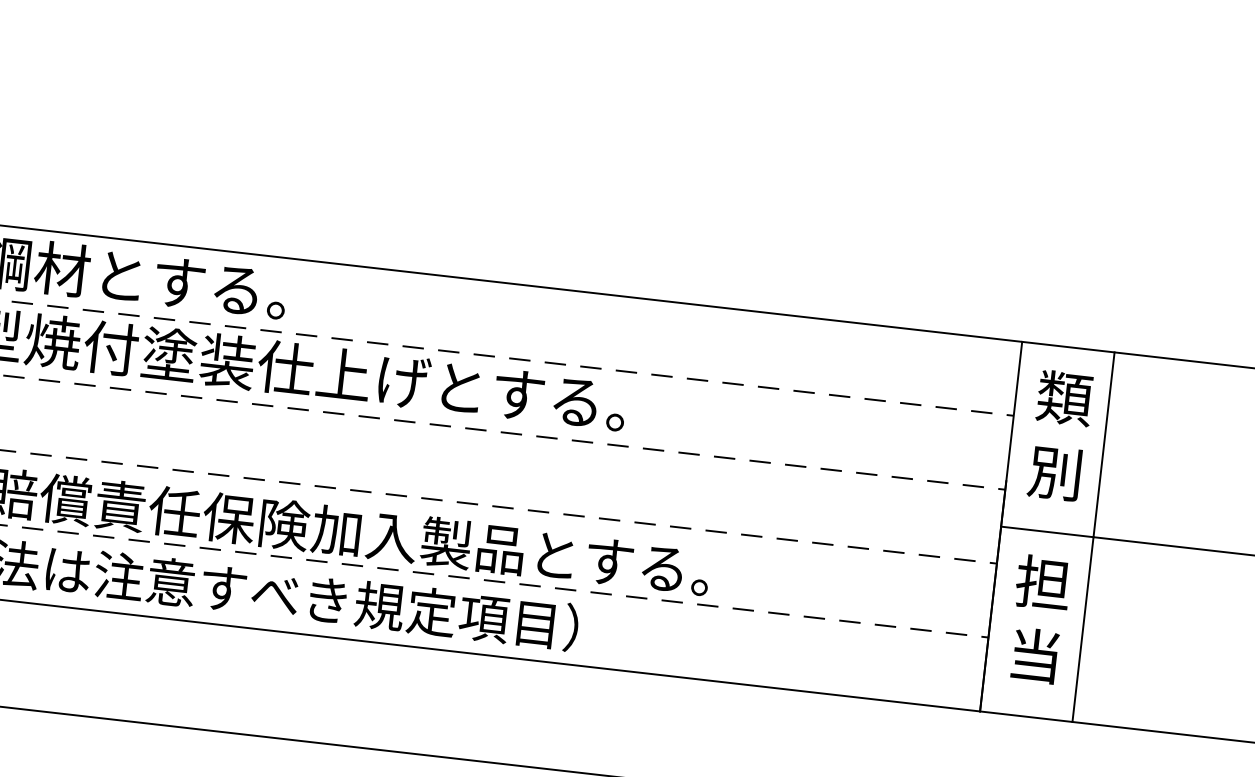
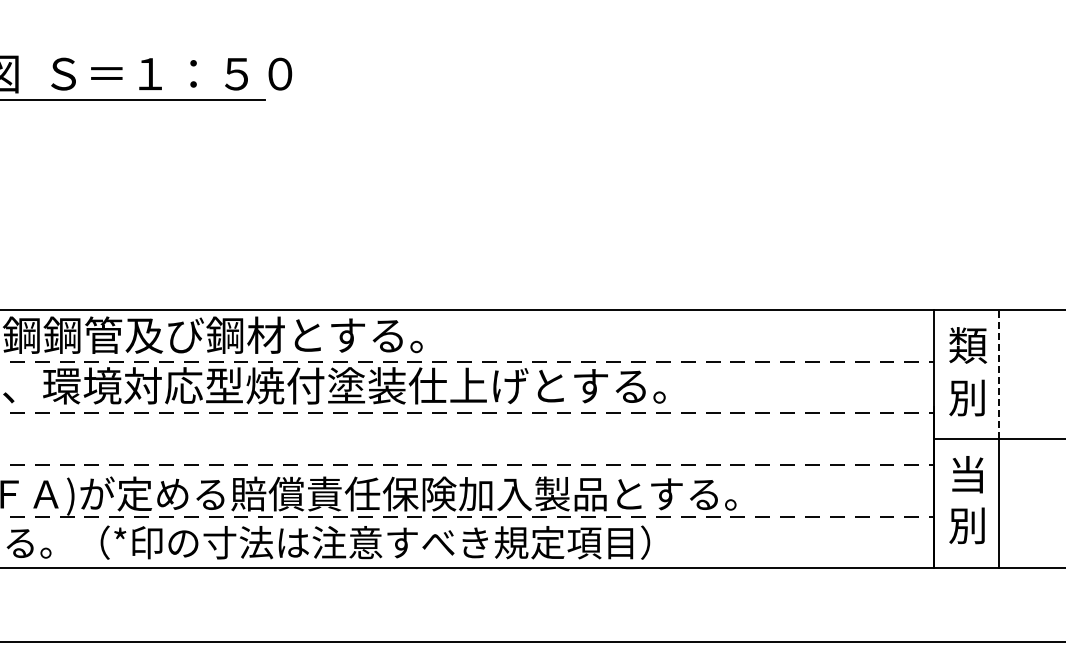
line: (1103, 444) -> (998, 374), solid -> dashed
text: (1042, 582) -> (967, 474), 担 -> 当
text: (1033, 655) -> (966, 525), 当 -> 別

